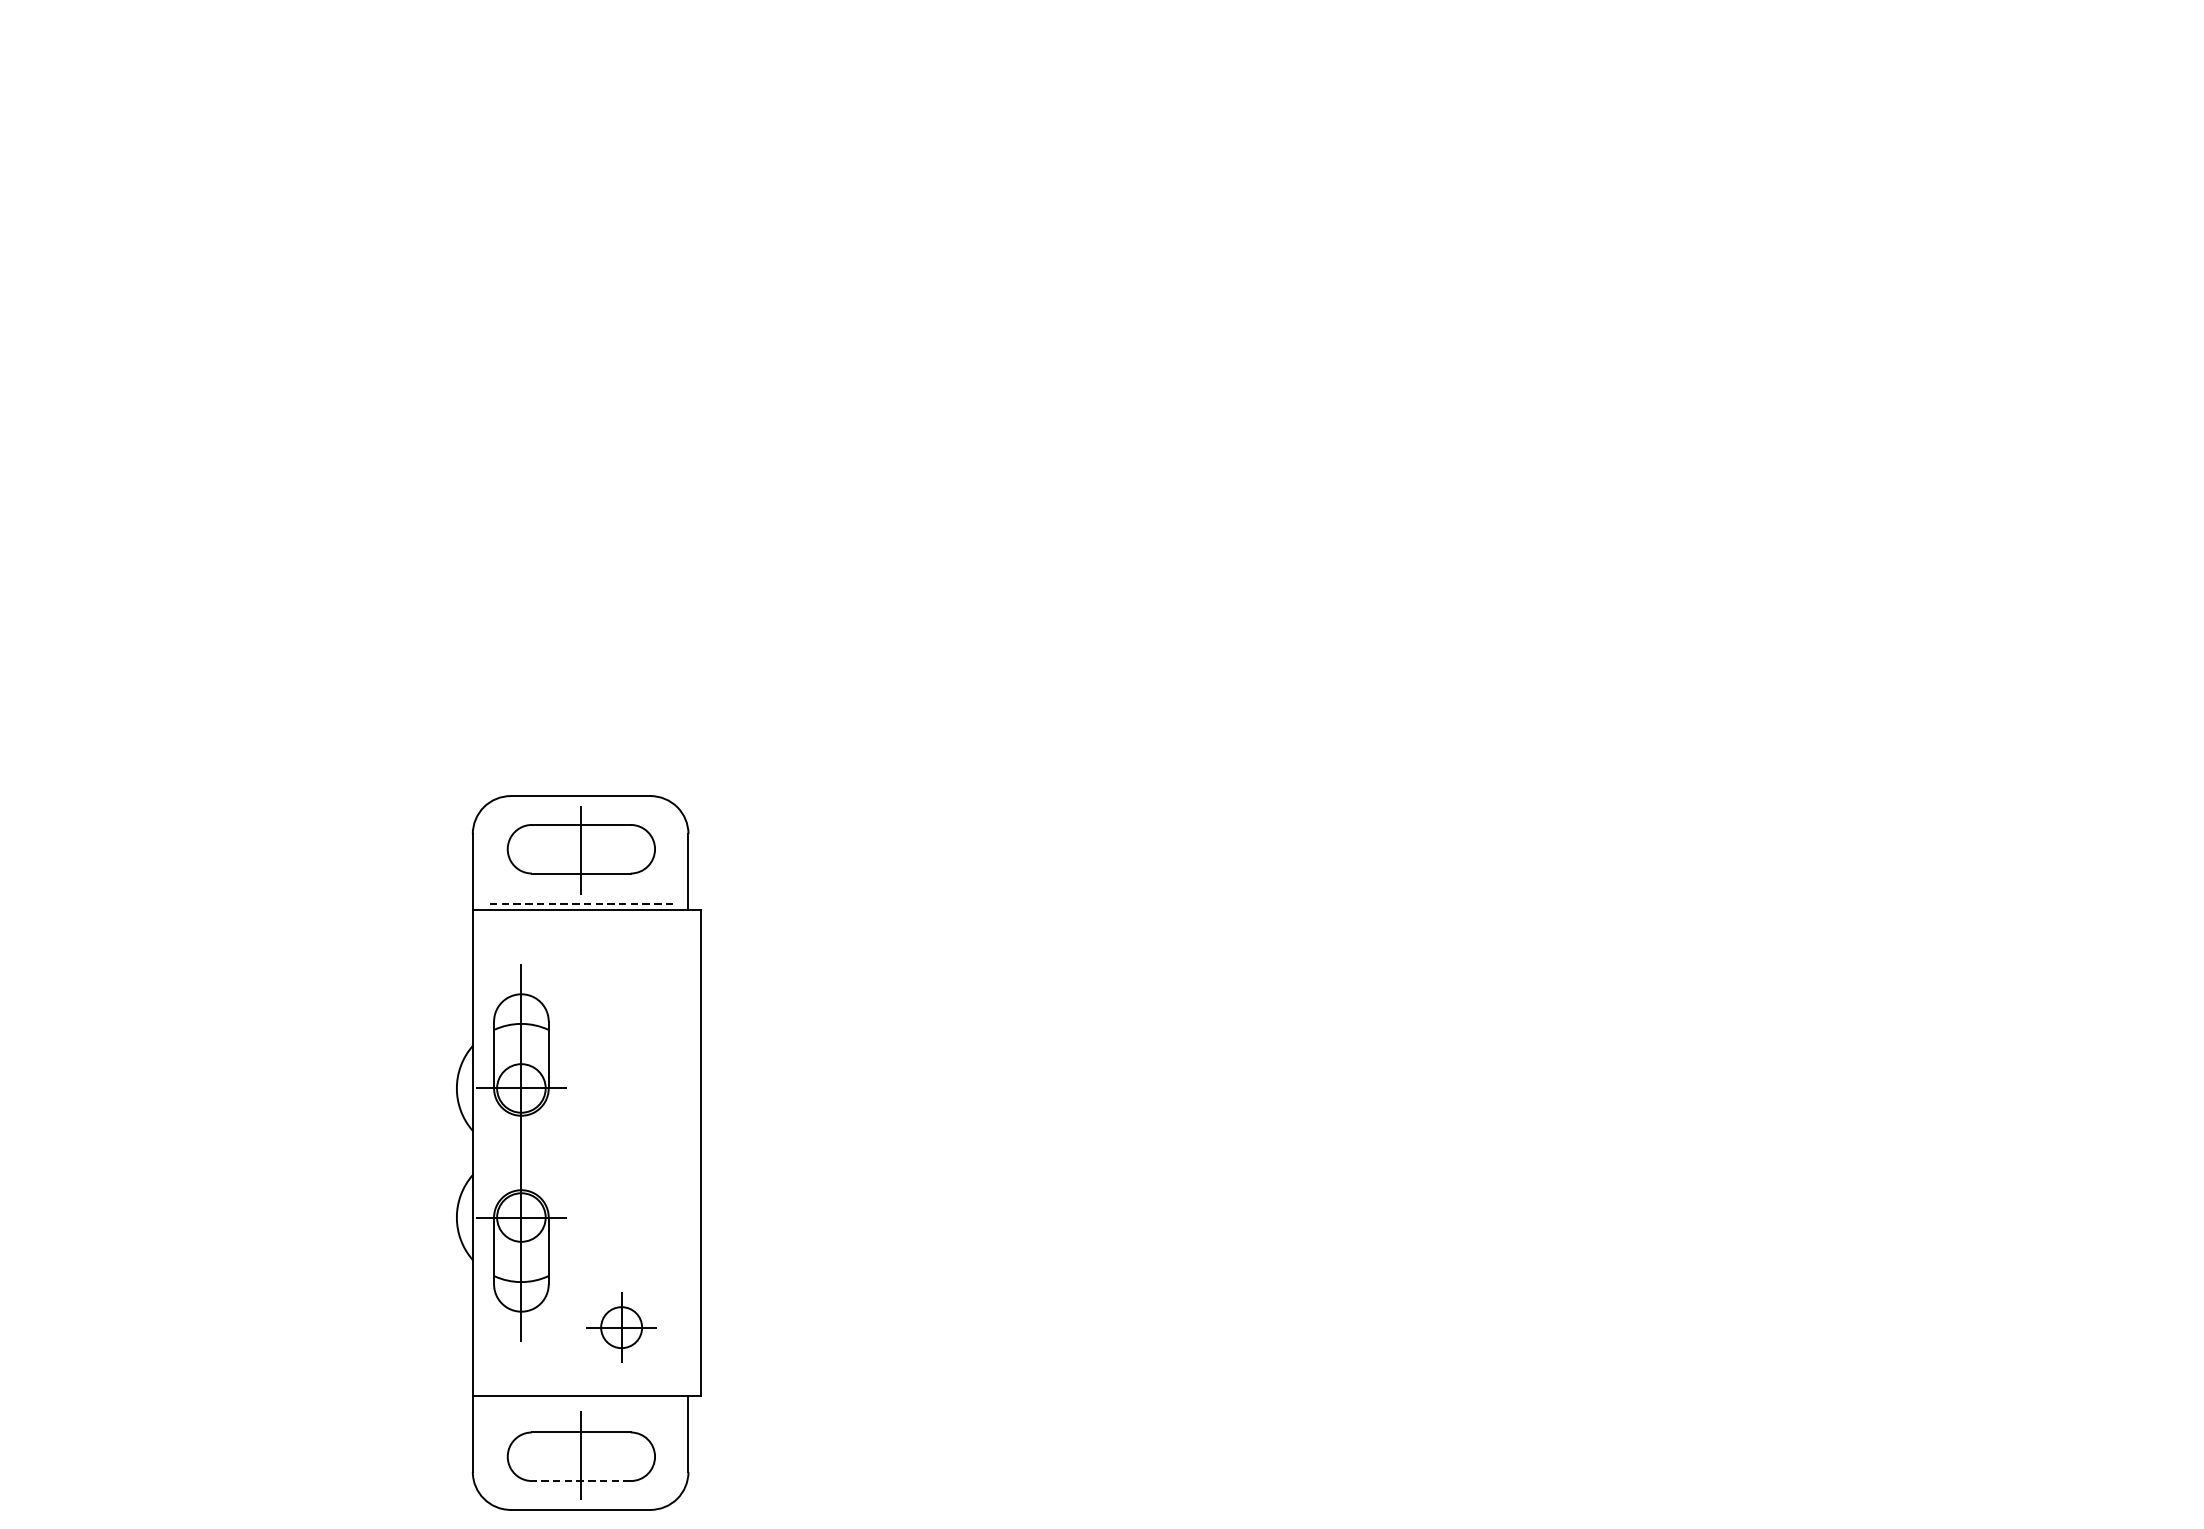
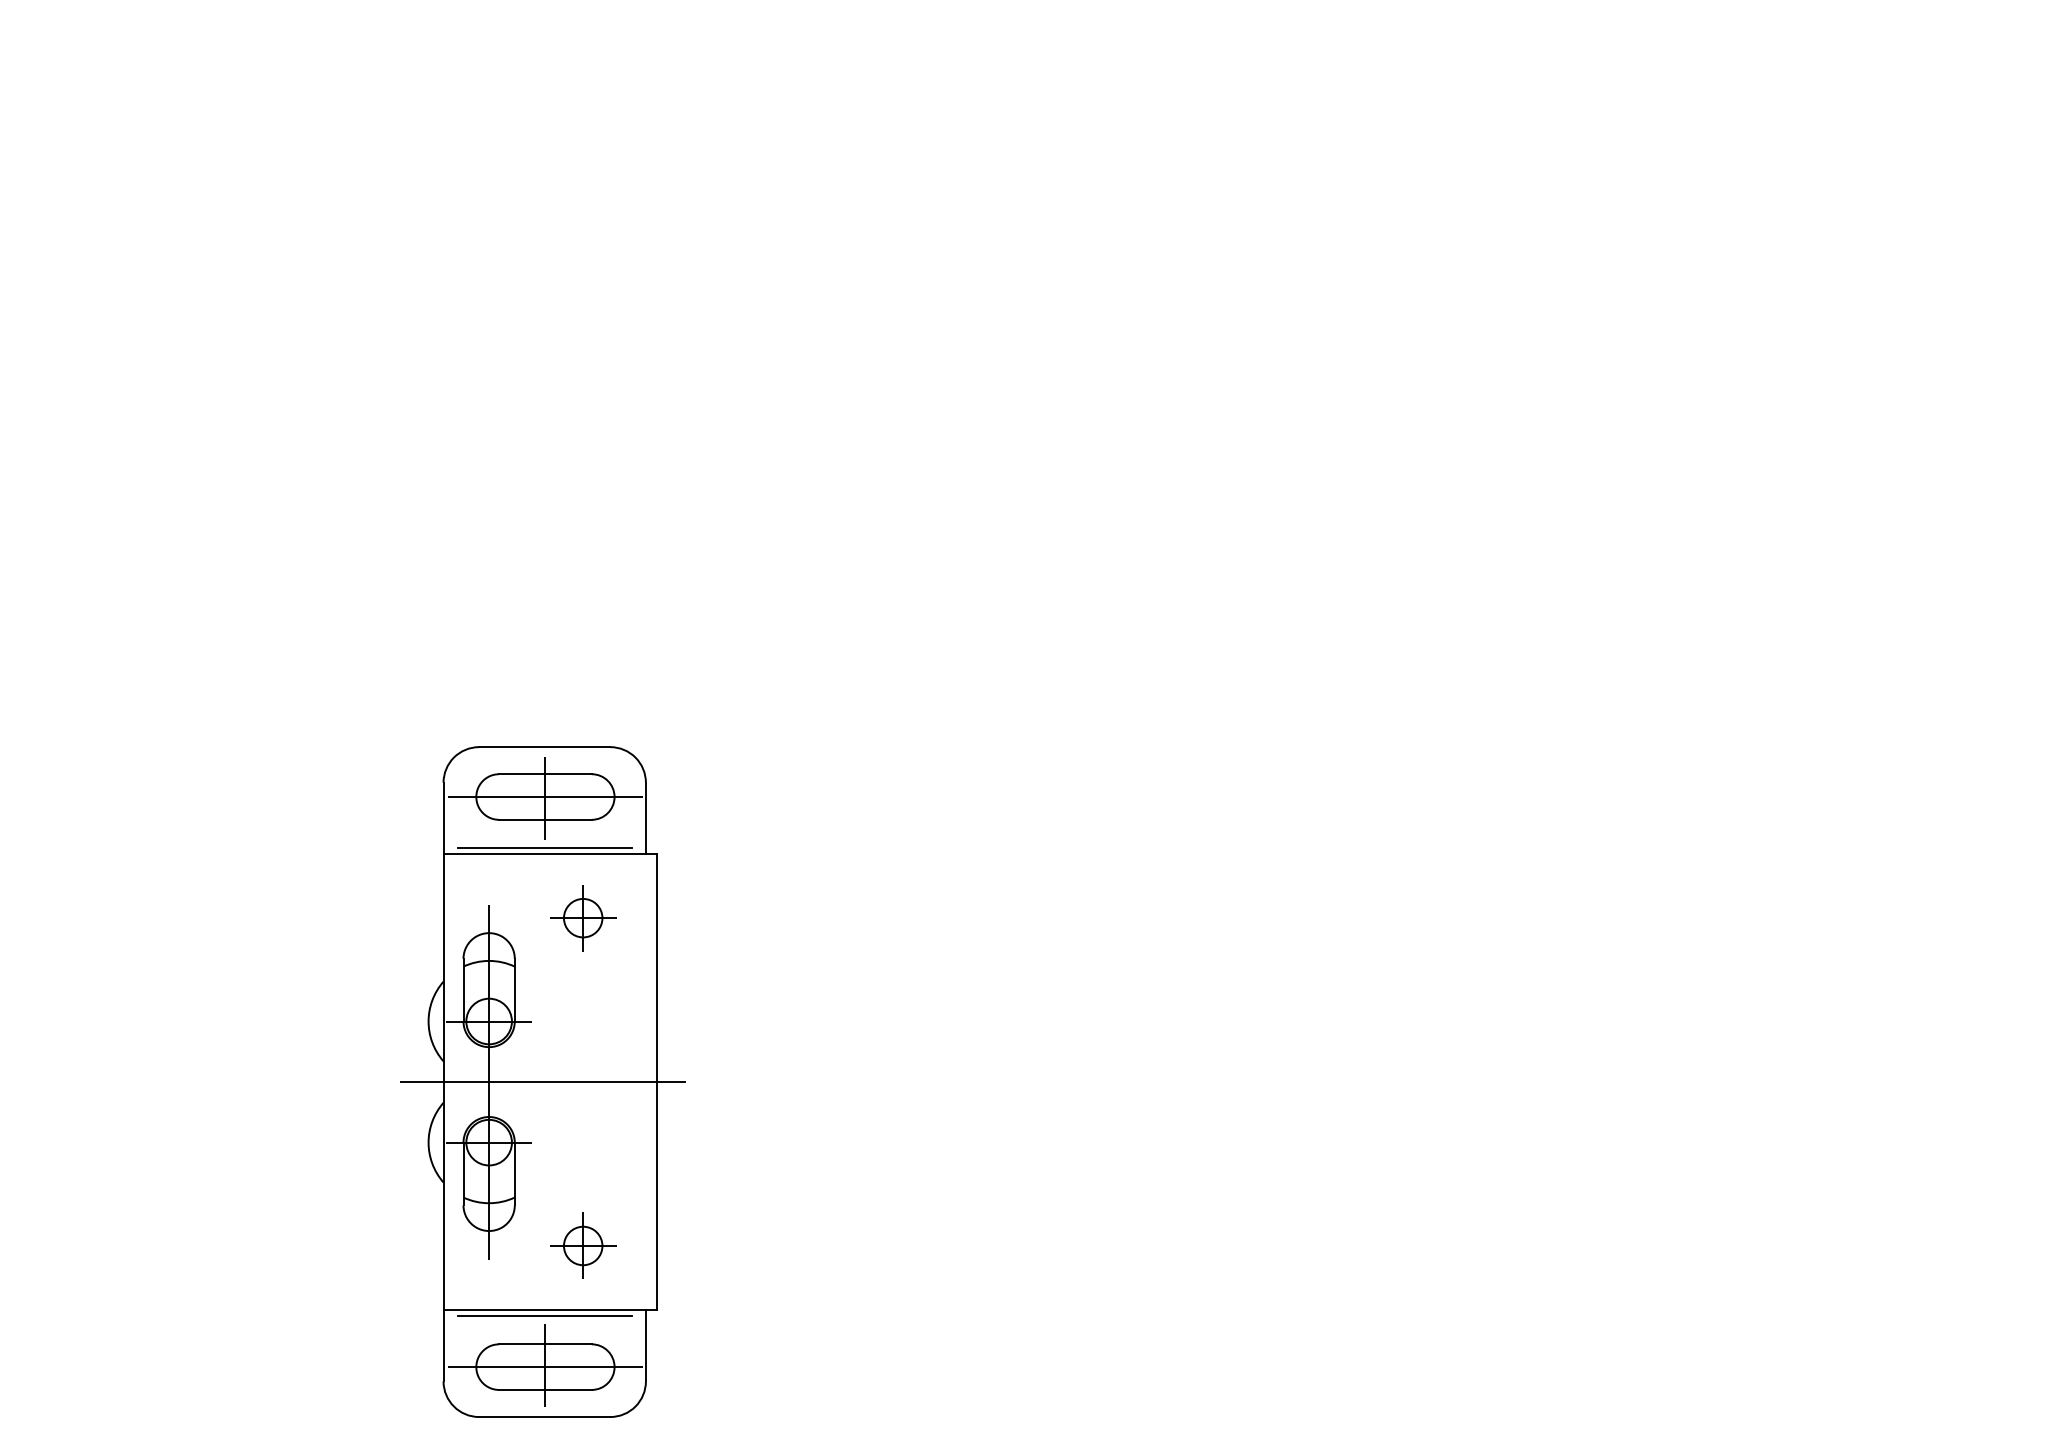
line: (581, 849) -> (545, 797), added
line: (580, 904) -> (544, 848), dashed -> solid
part: (621, 978) -> (583, 918), added
line: (578, 1153) -> (542, 1082), added
line: (580, 1402) -> (544, 1316), added
line: (581, 1457) -> (545, 1367), added
line: (580, 1480) -> (544, 1389), dashed -> solid

